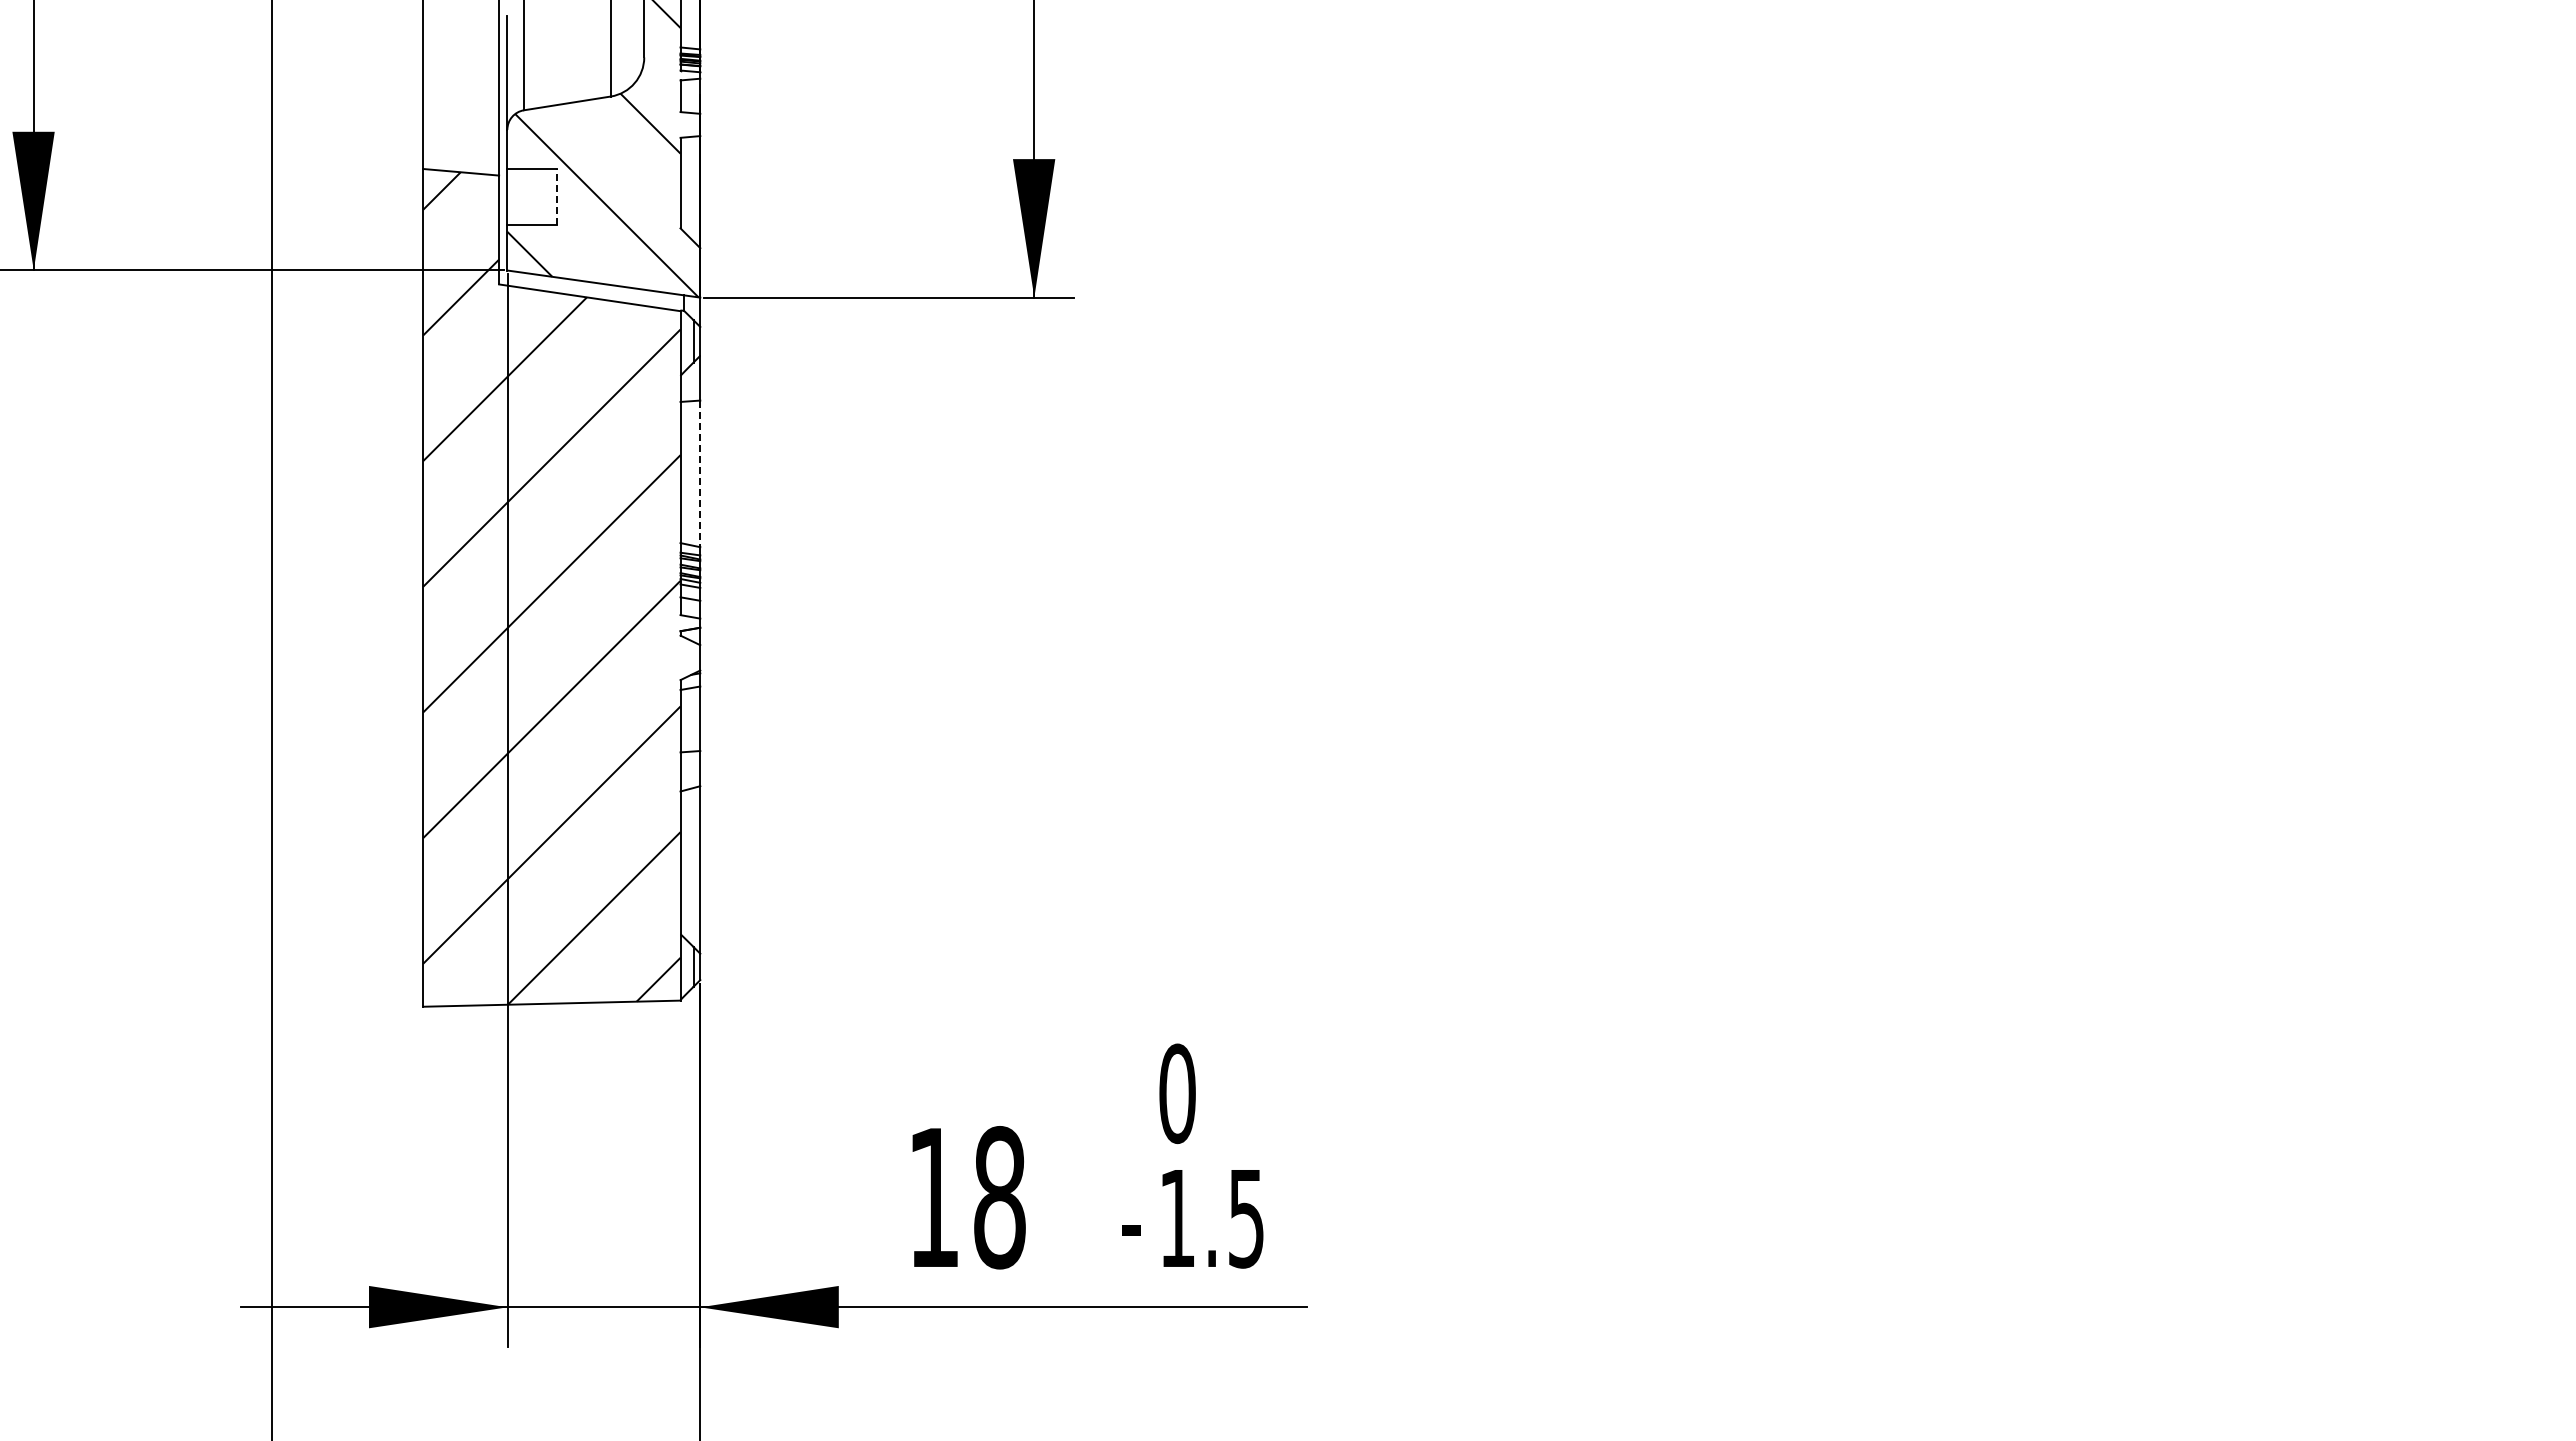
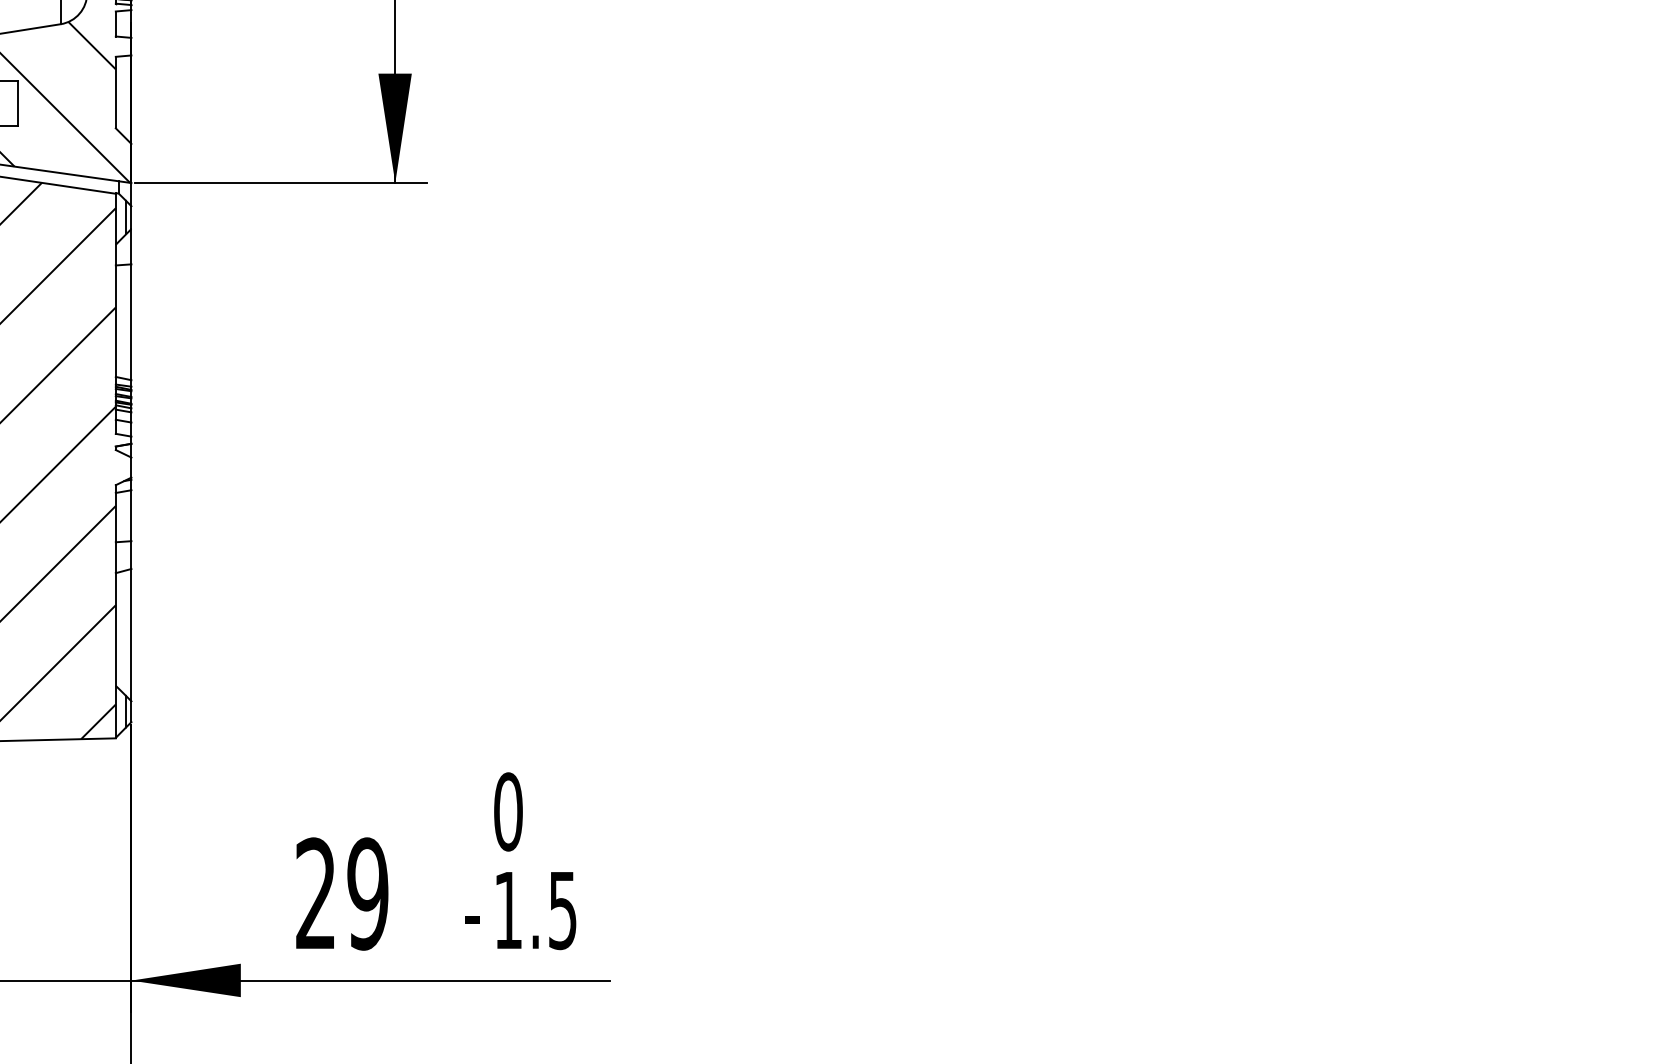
line: (556, 196) -> (17, 103), dashed -> solid
line: (700, 474) -> (131, 322), dashed -> solid
text: (967, 1197) -> (342, 893), 18 -> 29

